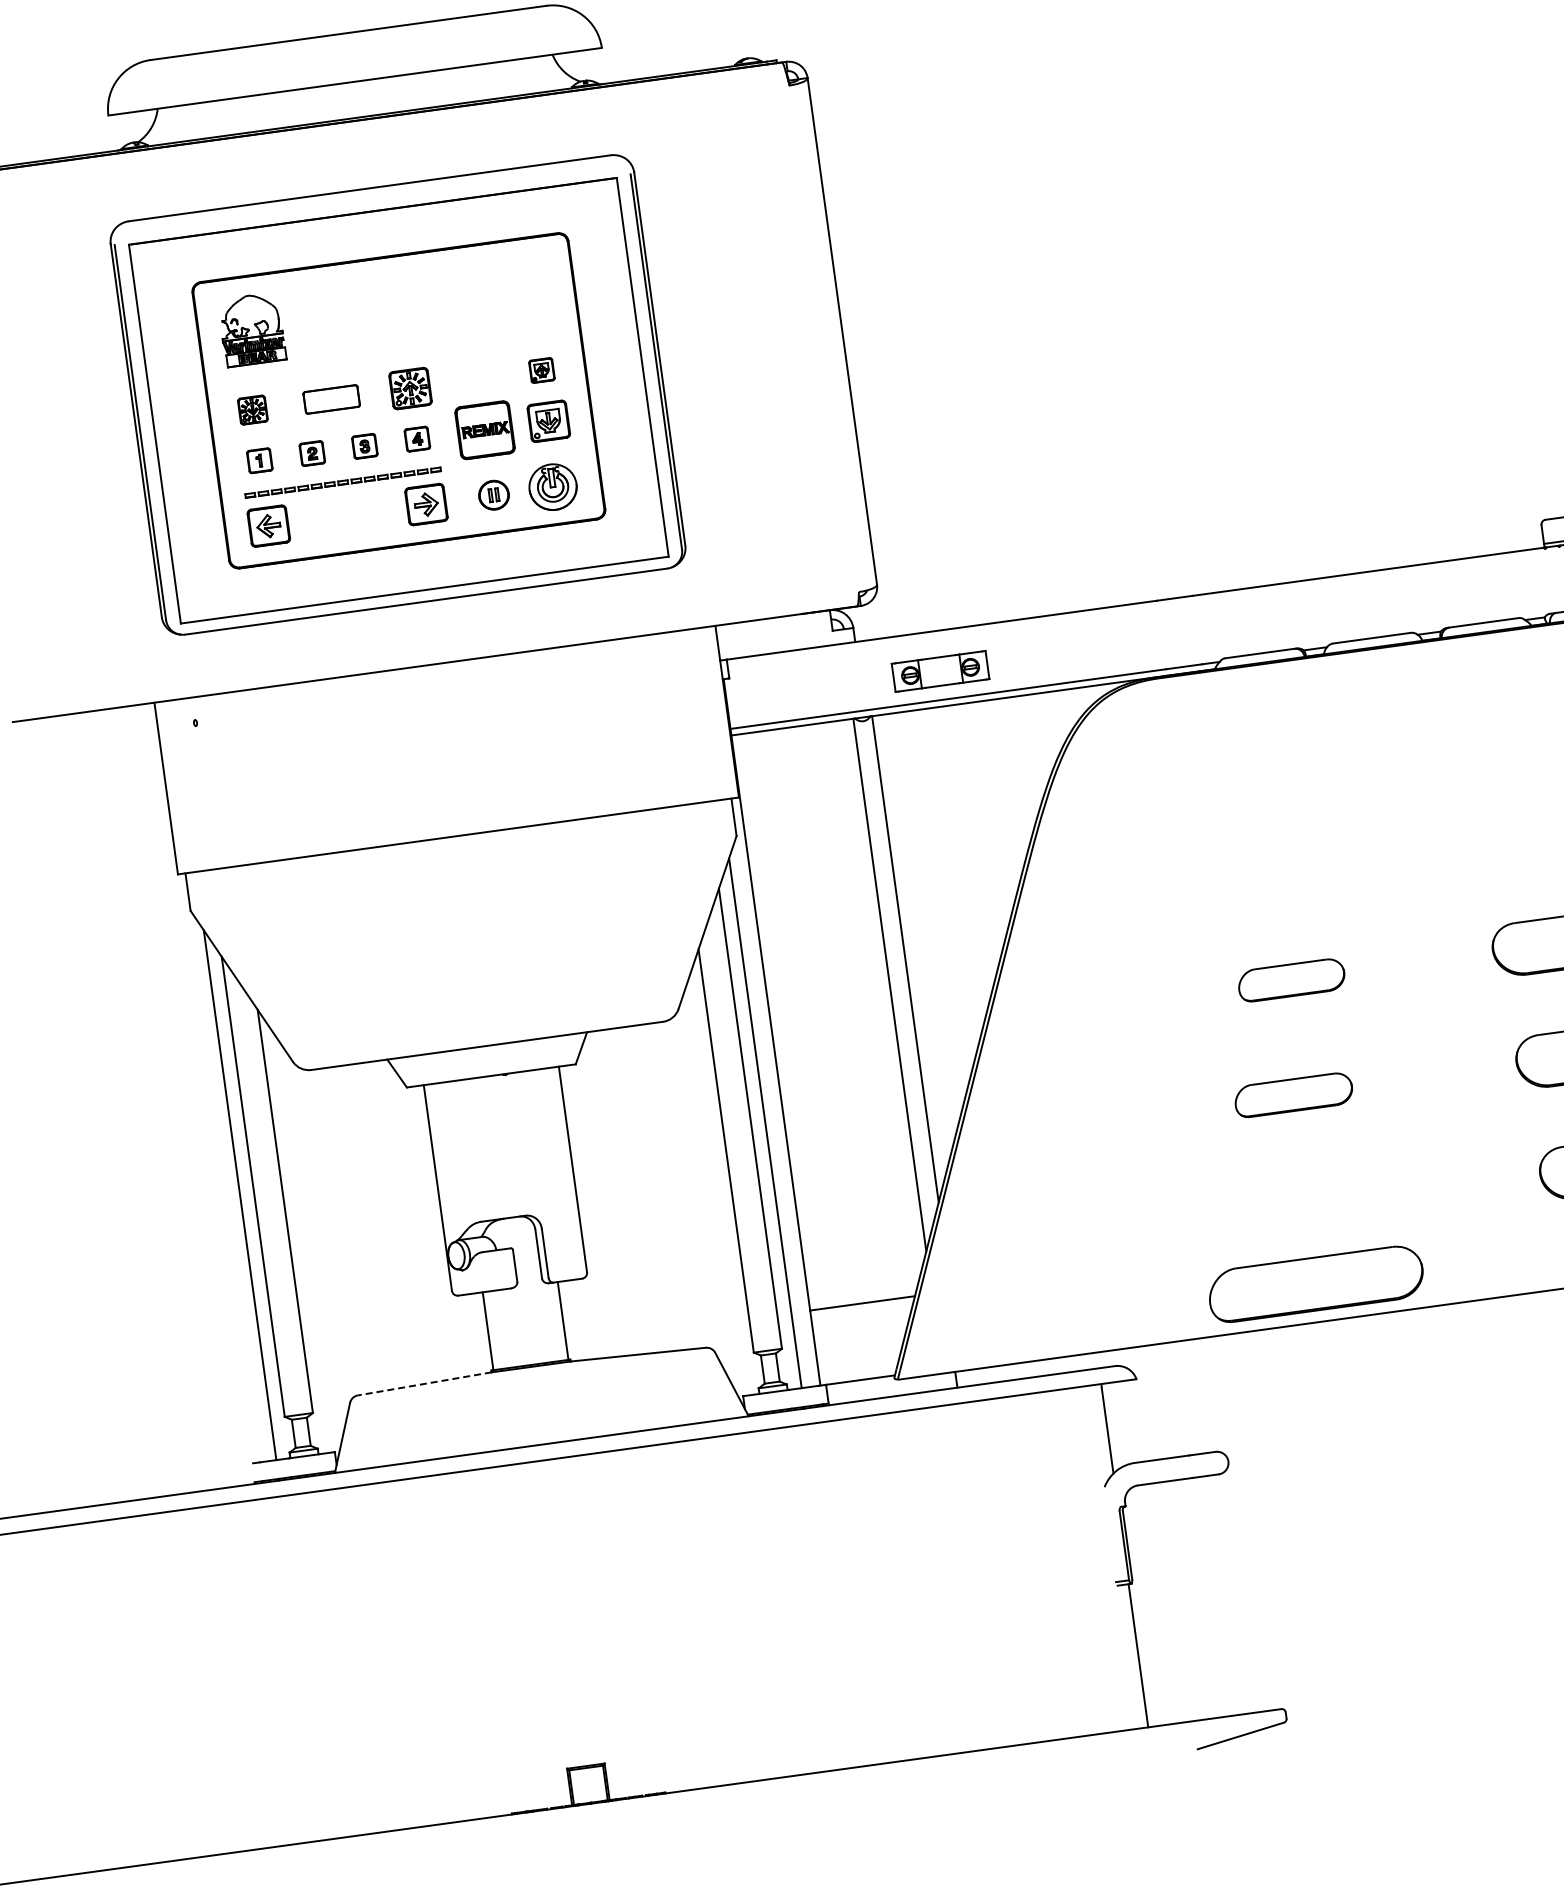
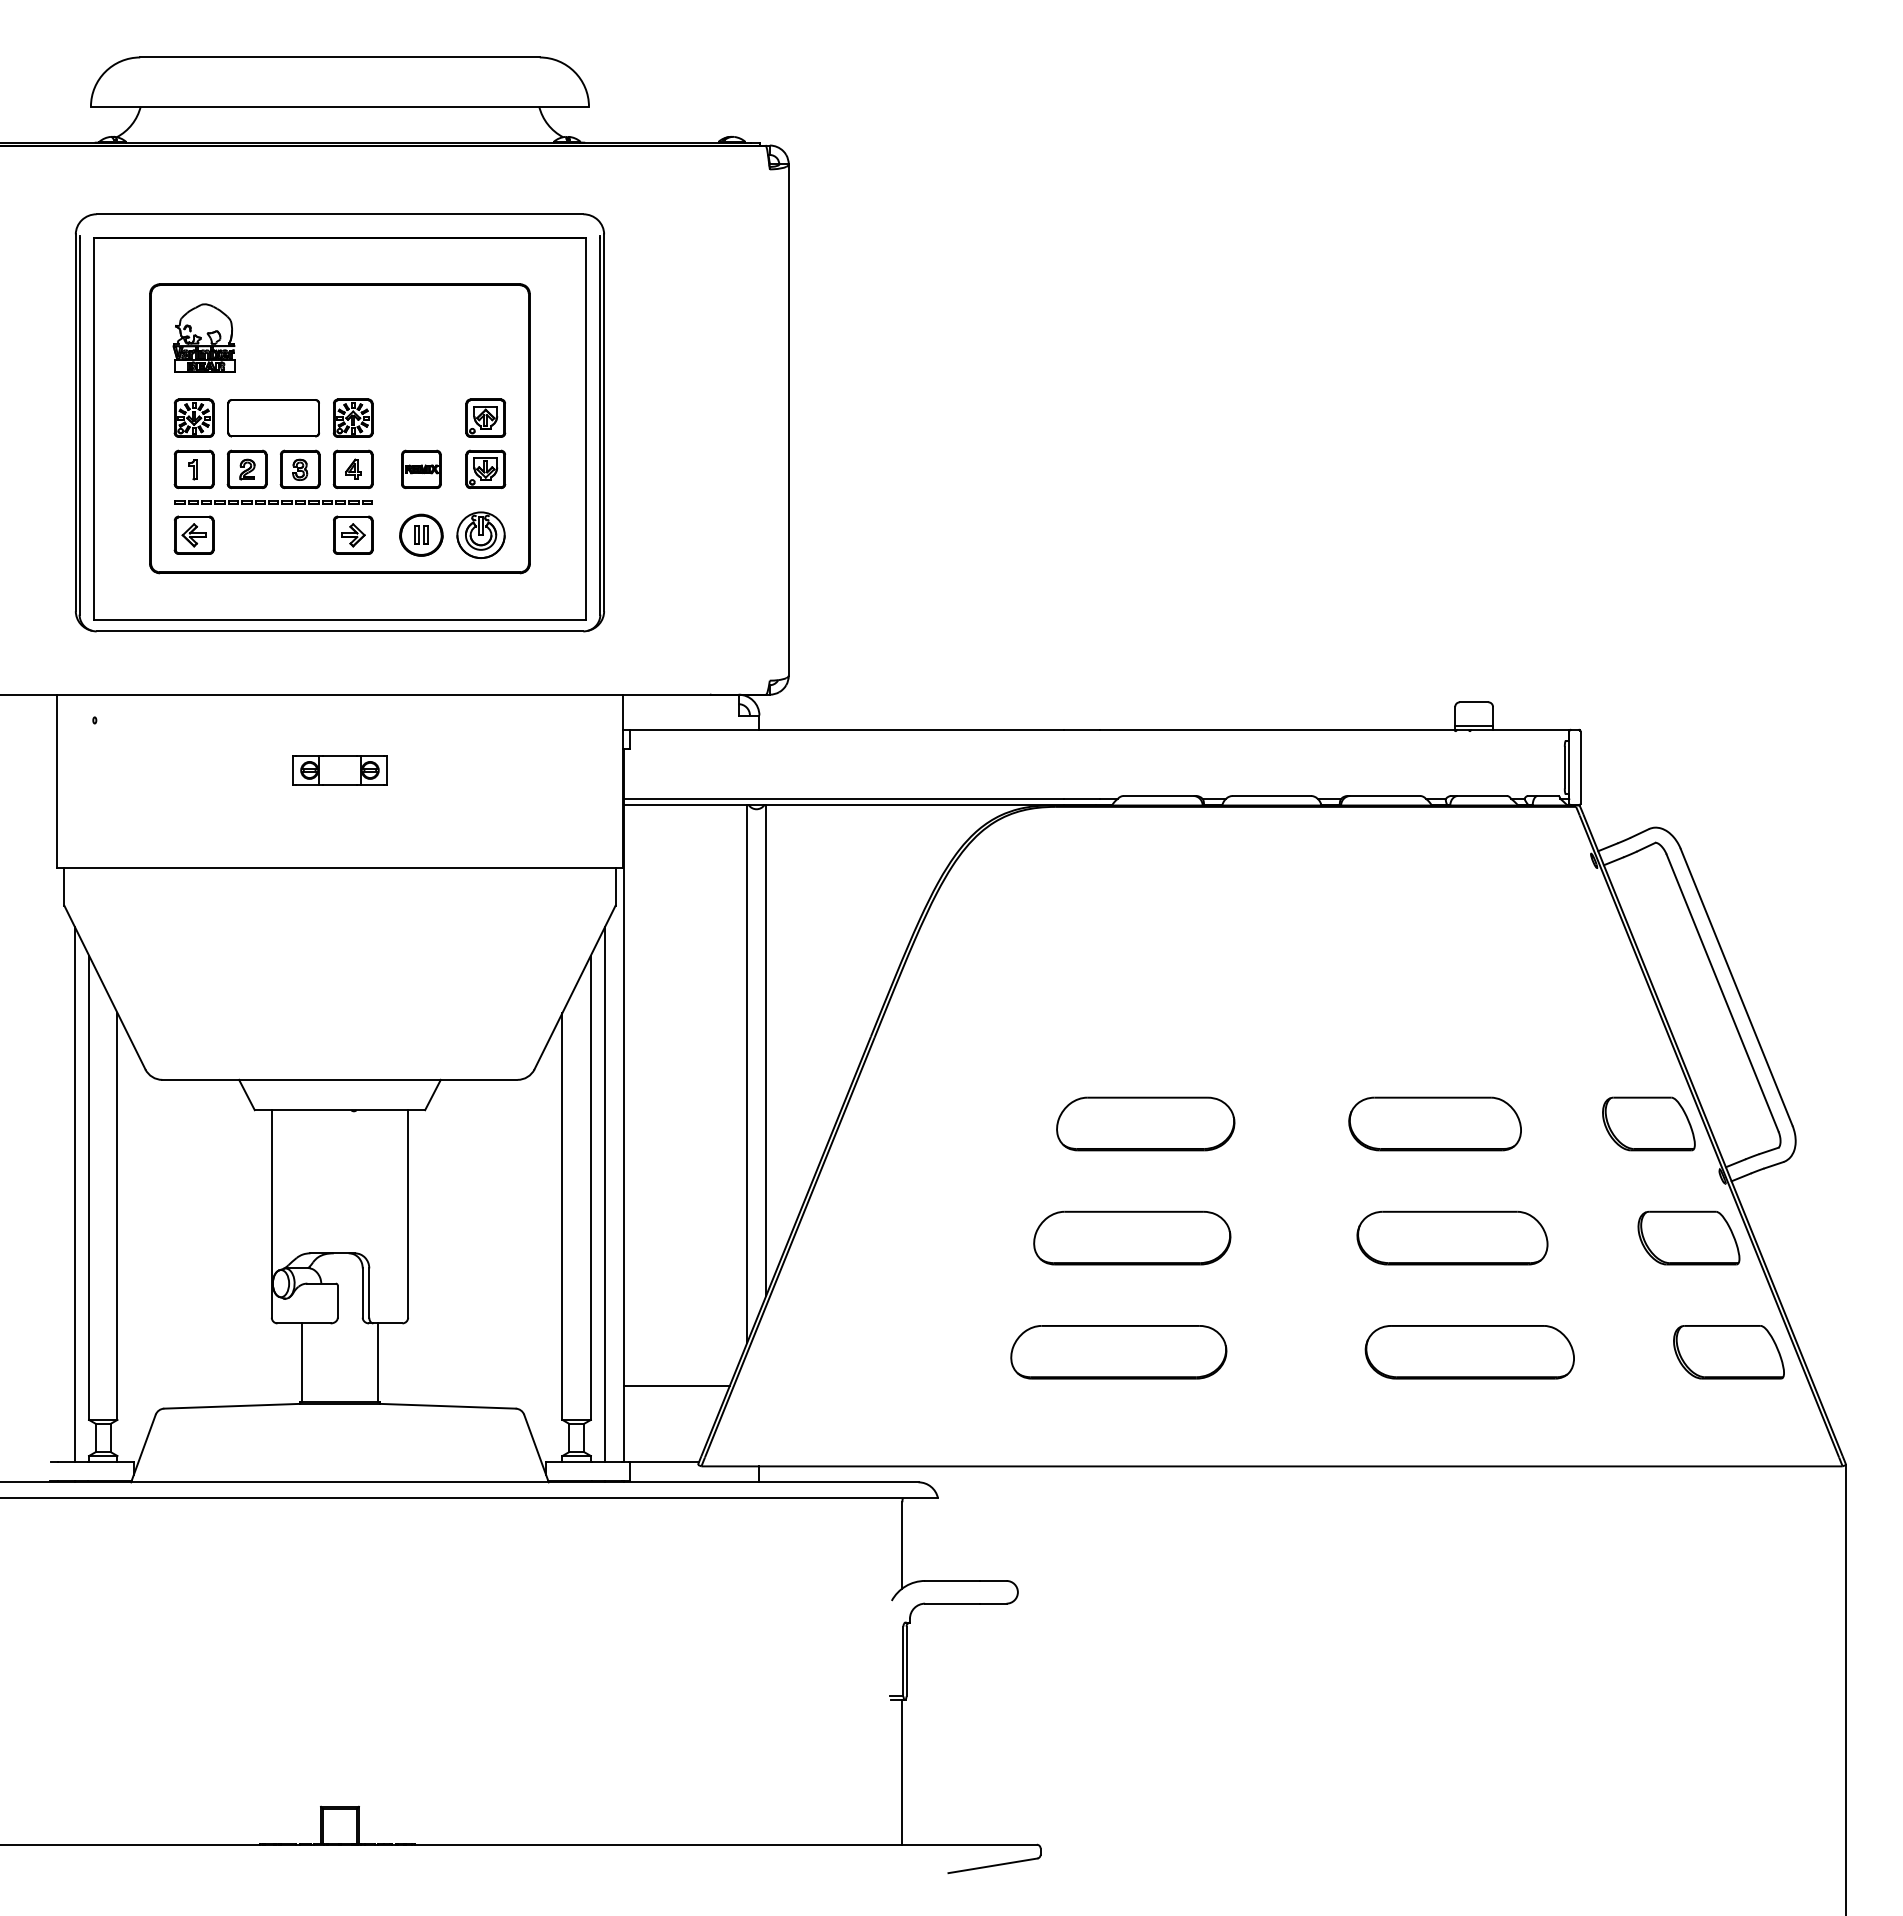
part: (541, 369) -> (485, 417), size x1.67
part: (331, 399) -> (273, 418), size x1.67
part: (252, 409) -> (193, 417), size x1.43
part: (485, 429) -> (421, 468), size x0.71
part: (416, 438) -> (352, 468), size x1.67
part: (364, 445) -> (299, 468), size x1.67
part: (311, 452) -> (246, 468), size x1.67
part: (259, 460) -> (193, 468), size x1.67
part: (493, 494) -> (421, 534), size x1.43
part: (940, 671) -> (339, 770), moved
part: (1291, 979) -> (1145, 1123), size x1.67
part: (1293, 1094) -> (1132, 1237), size x1.67
part: (1315, 1284) -> (1118, 1352), moved
line: (424, 1384) -> (231, 1406), dashed -> solid

